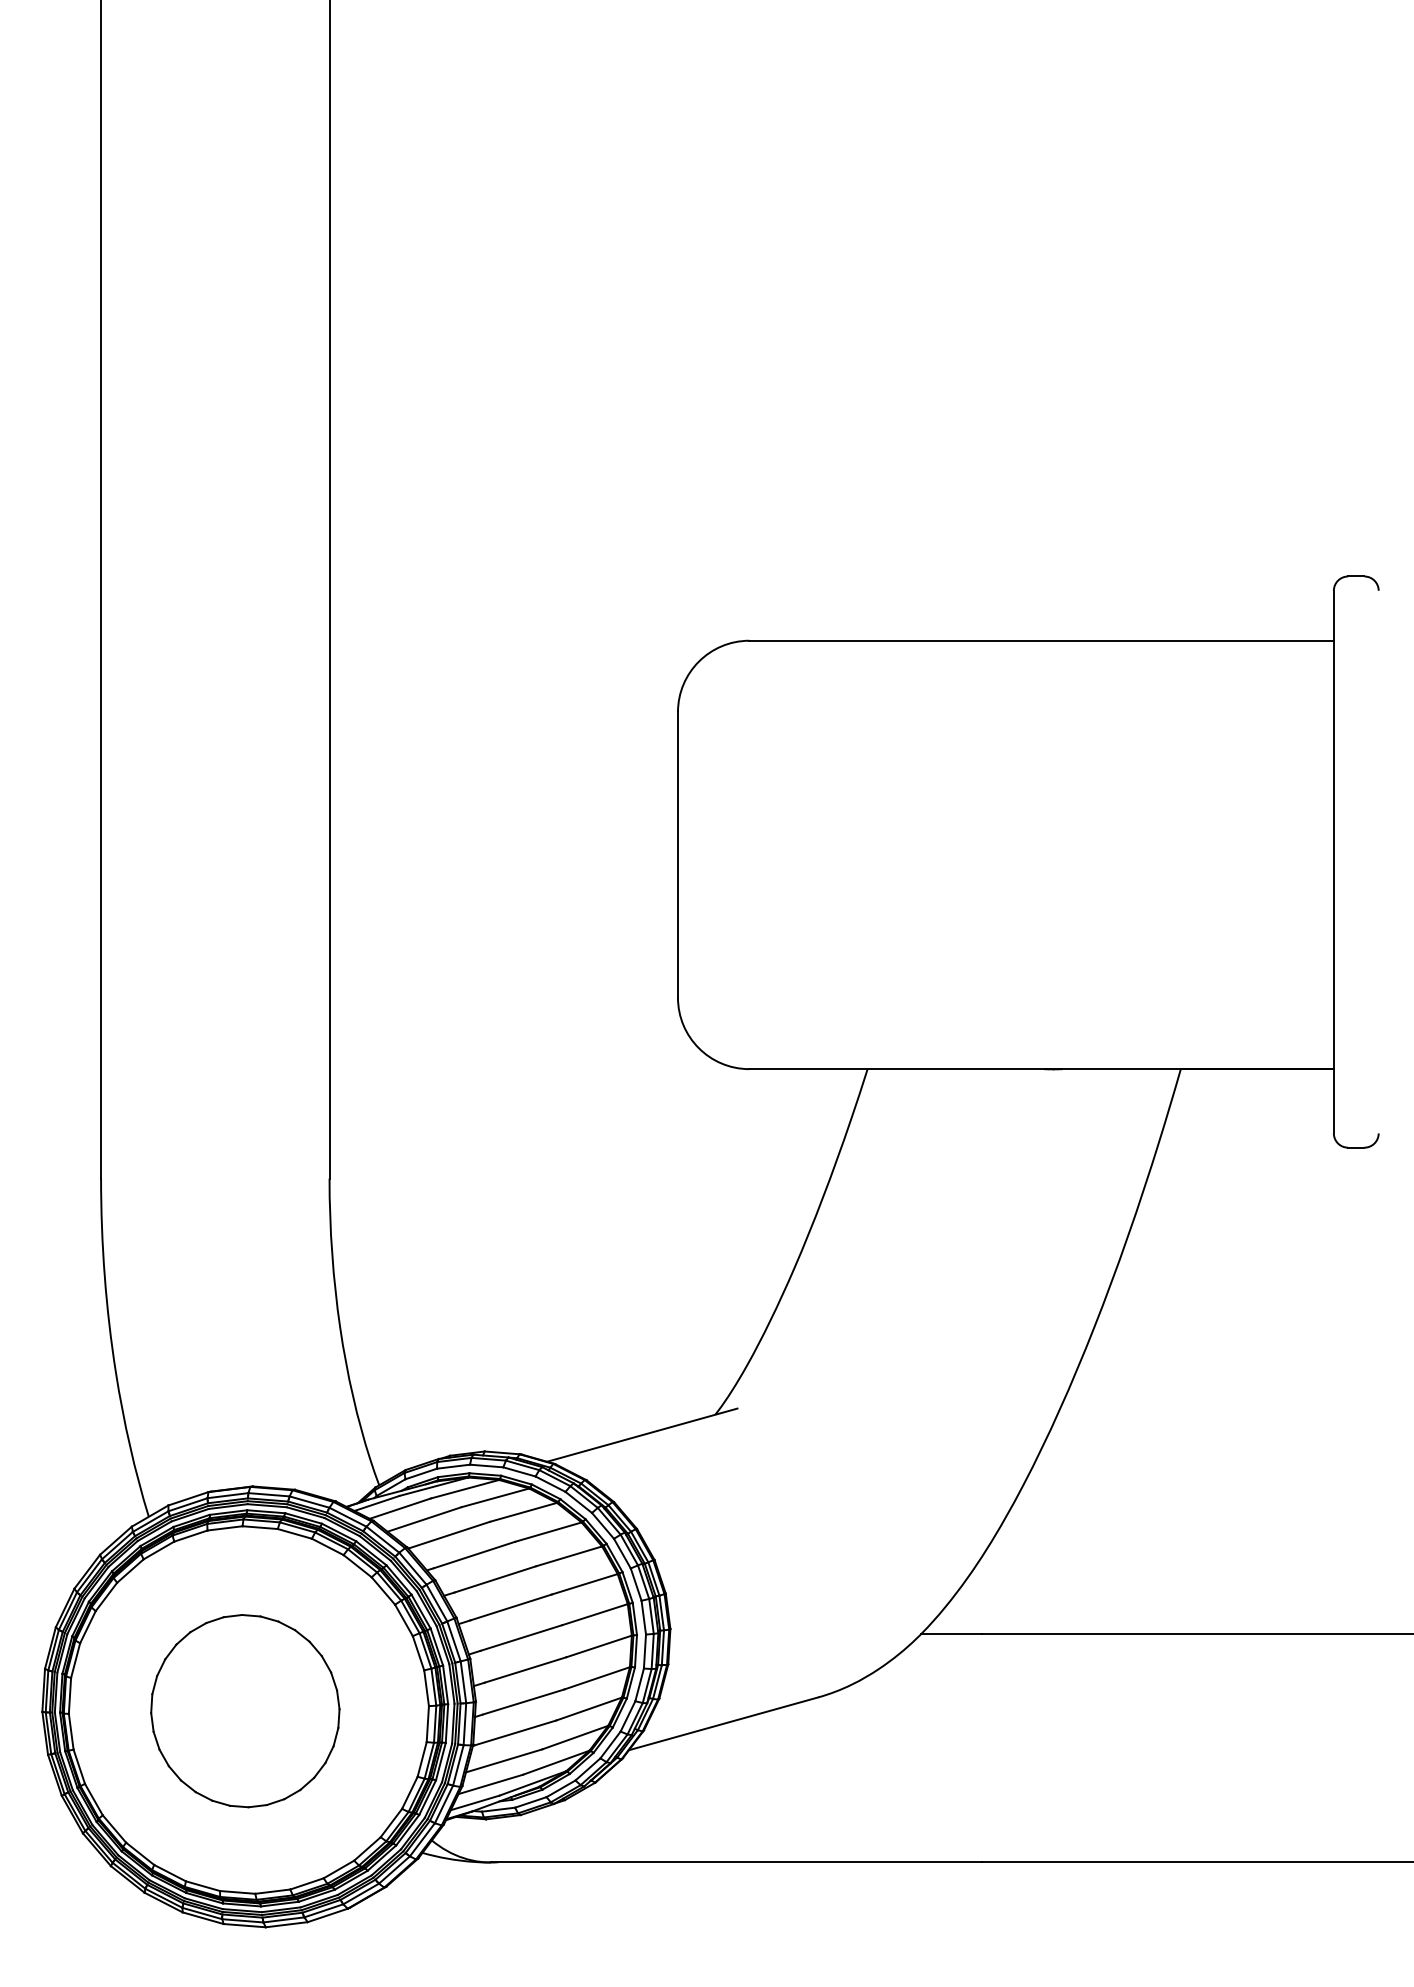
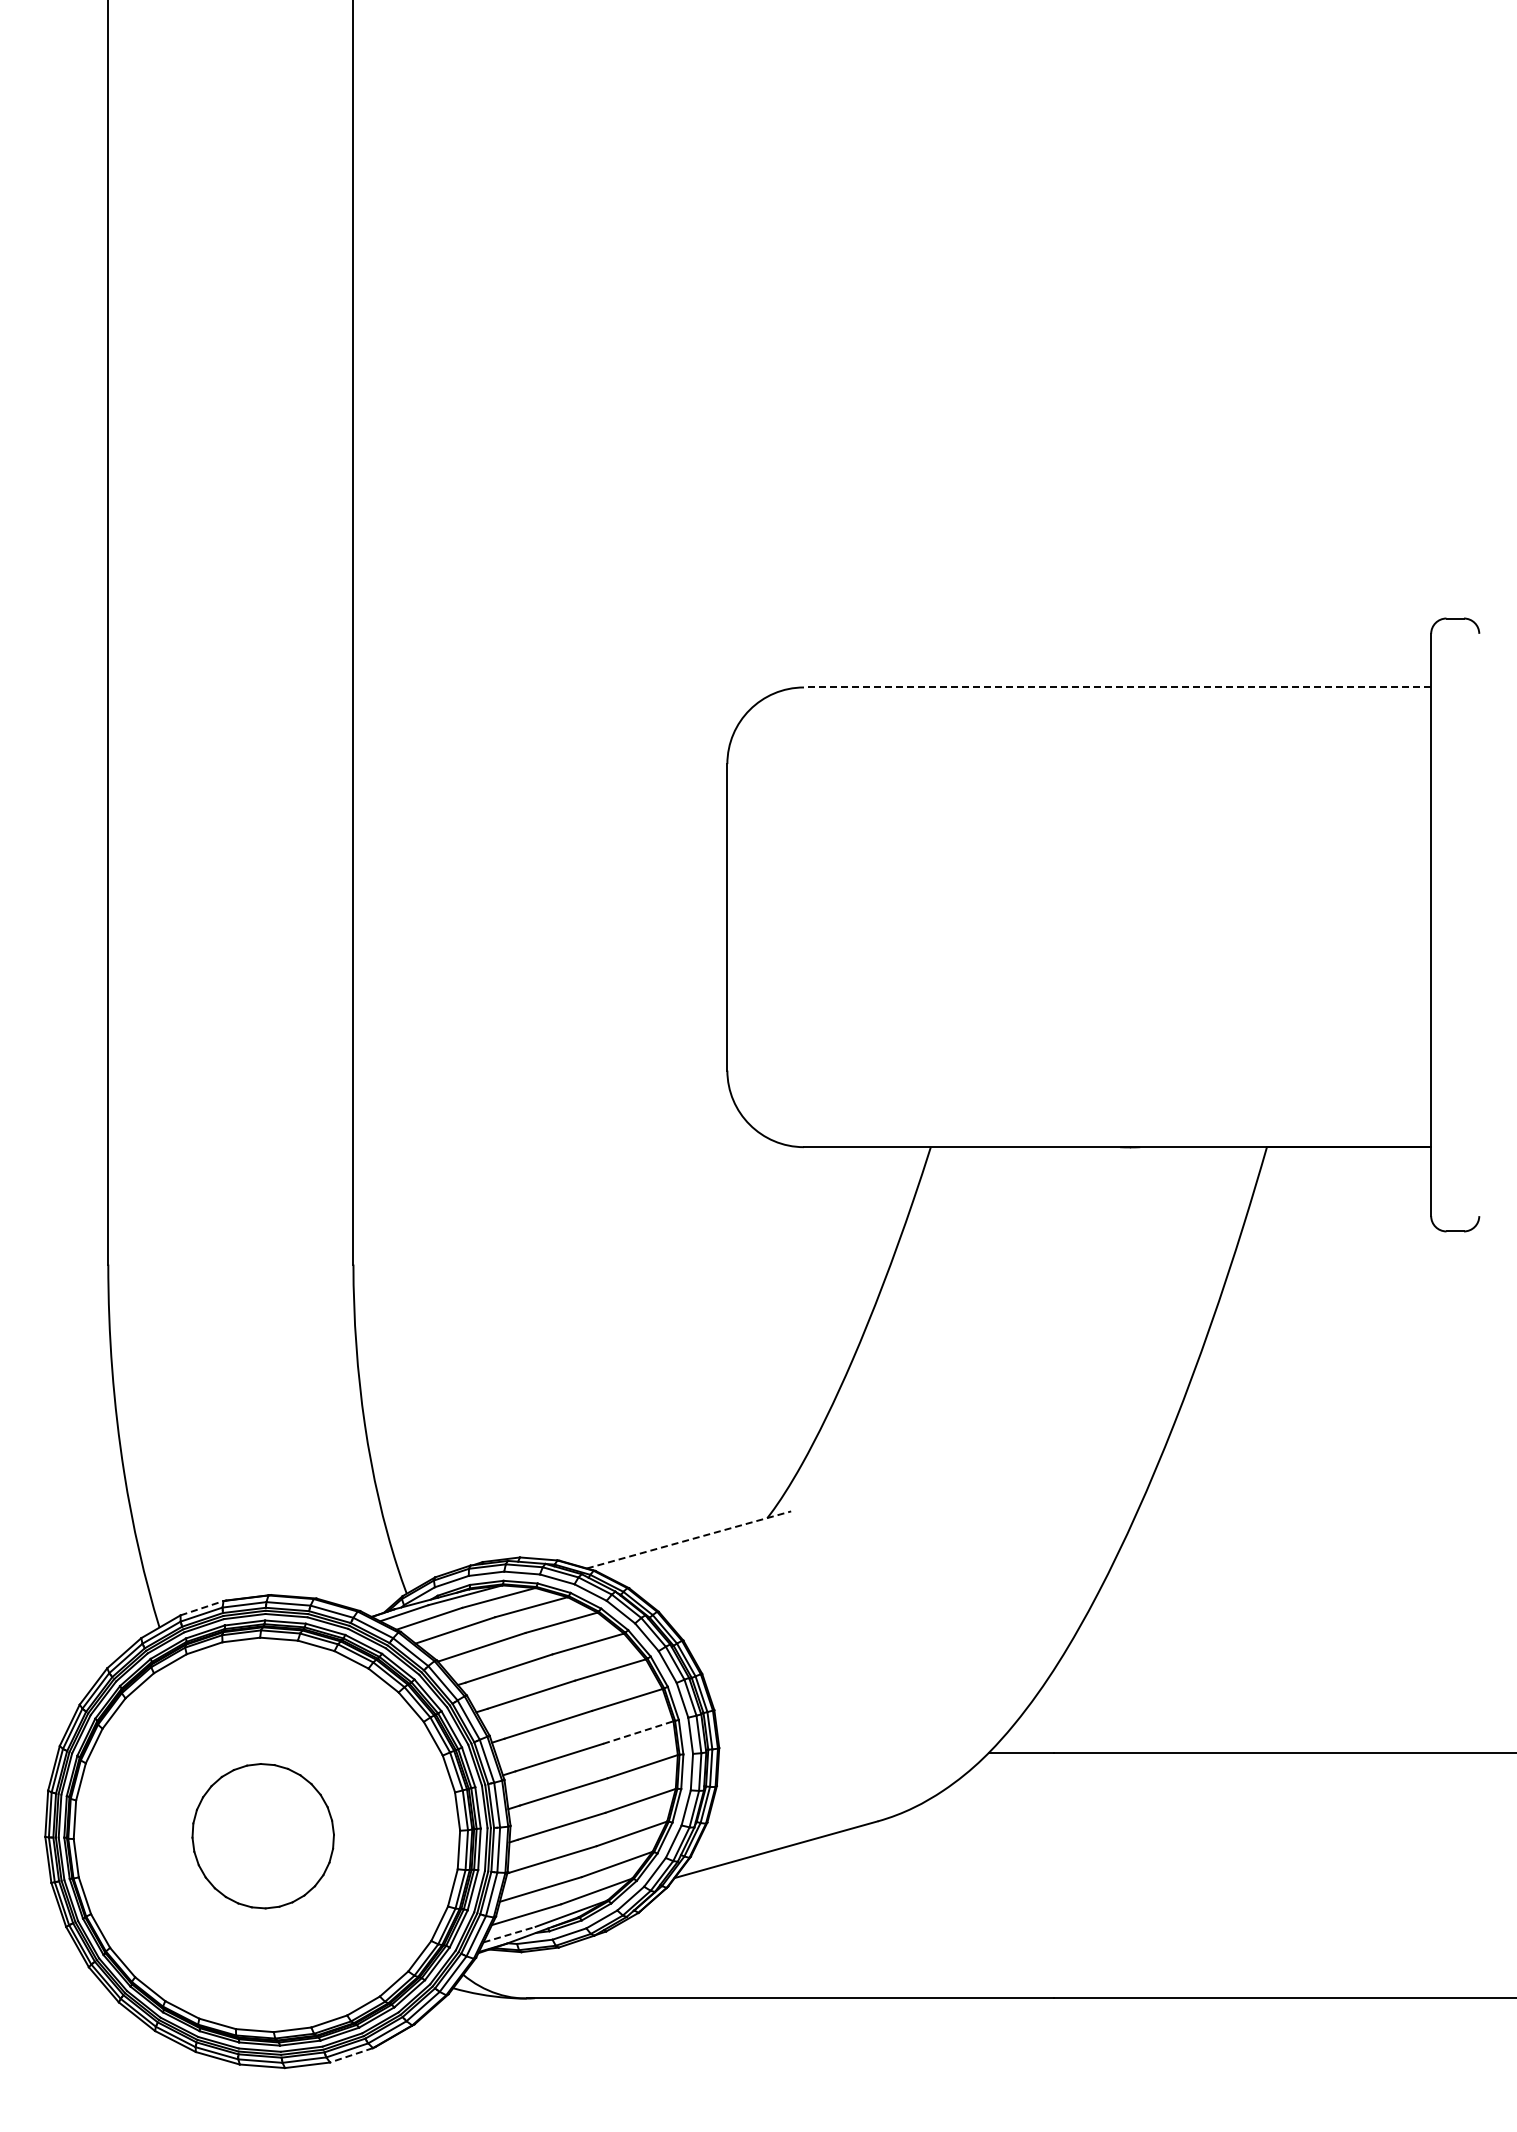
line: (1041, 640) -> (1117, 687), solid -> dashed
line: (642, 1434) -> (689, 1539), solid -> dashed
line: (188, 1499) -> (202, 1608), solid -> dashed
line: (595, 1614) -> (638, 1732), solid -> dashed
part: (245, 1711) -> (263, 1836), size x0.7
line: (475, 1802) -> (510, 1934), solid -> dashed
line: (327, 1915) -> (351, 2055), solid -> dashed

